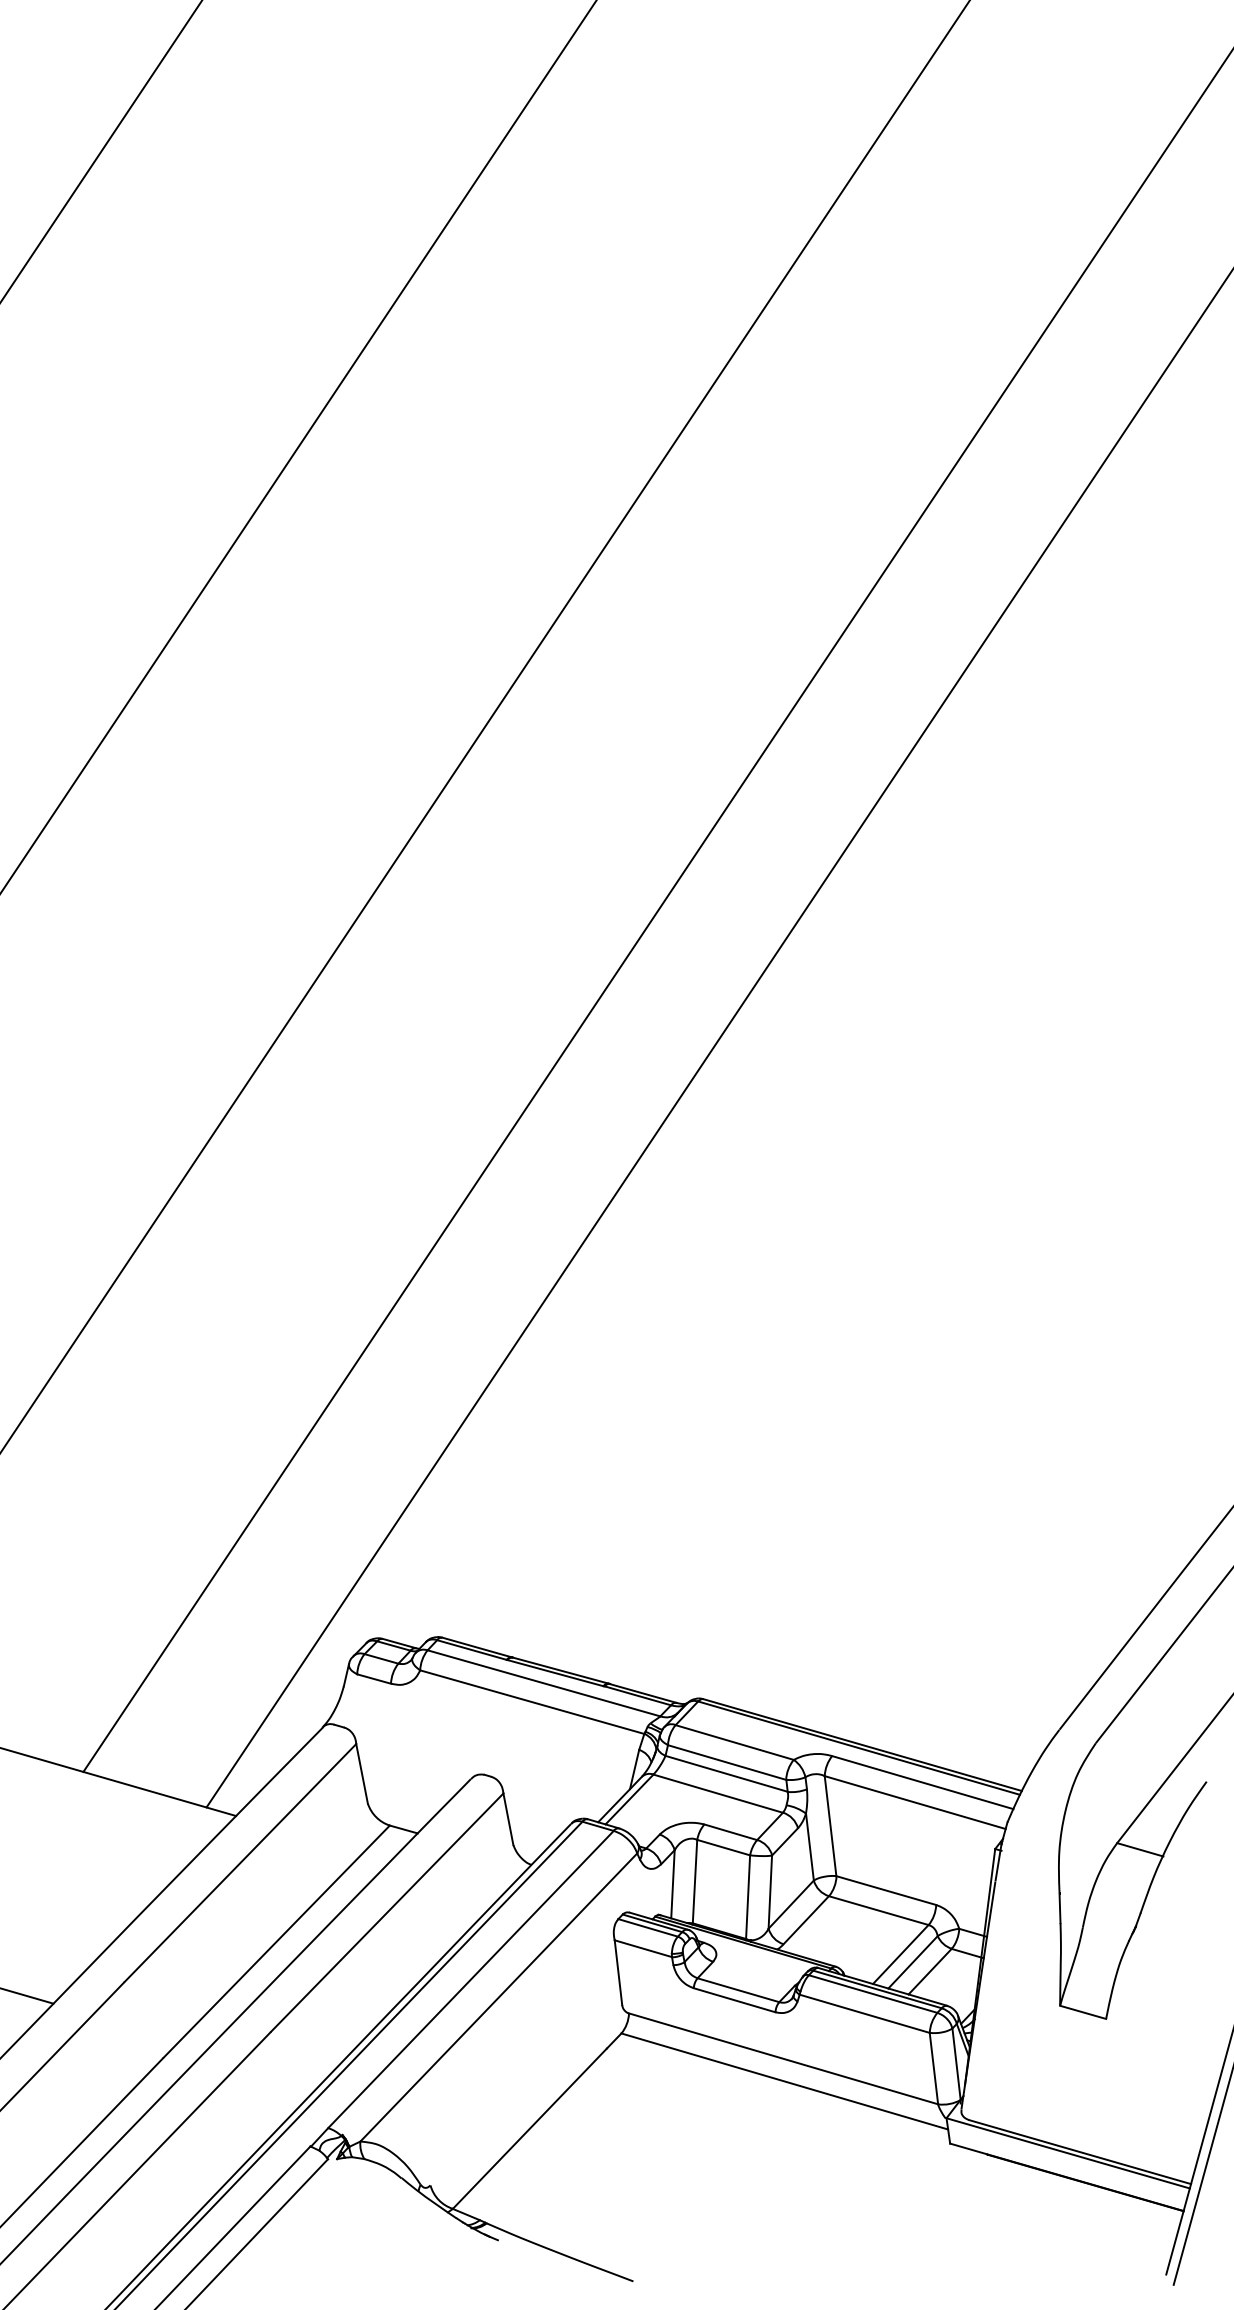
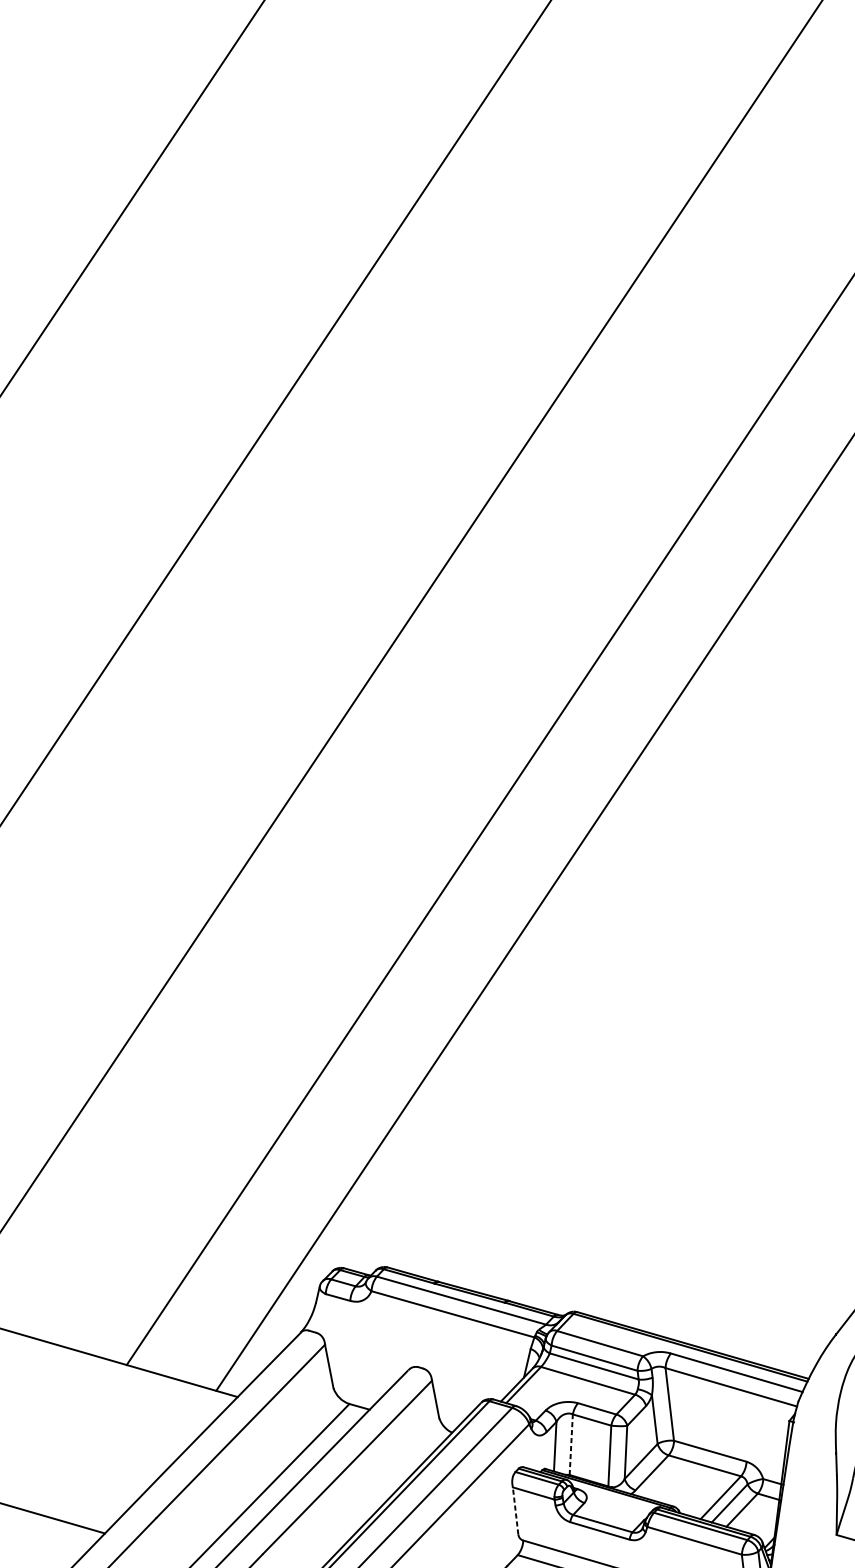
line: (695, 1881) -> (571, 1444), solid -> dashed
line: (618, 1972) -> (515, 1510), solid -> dashed

